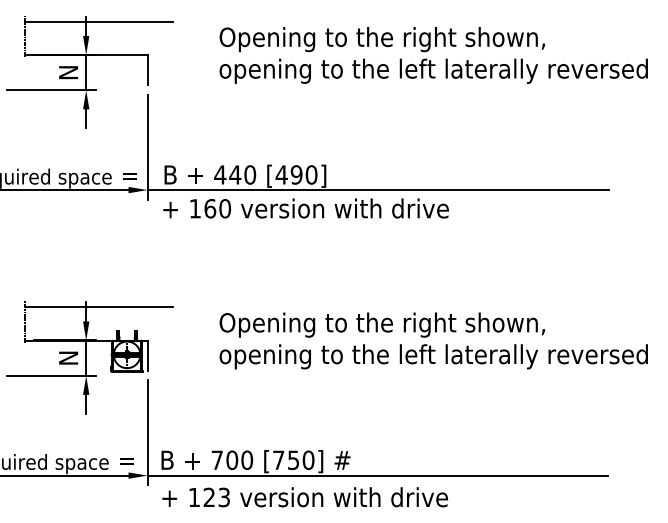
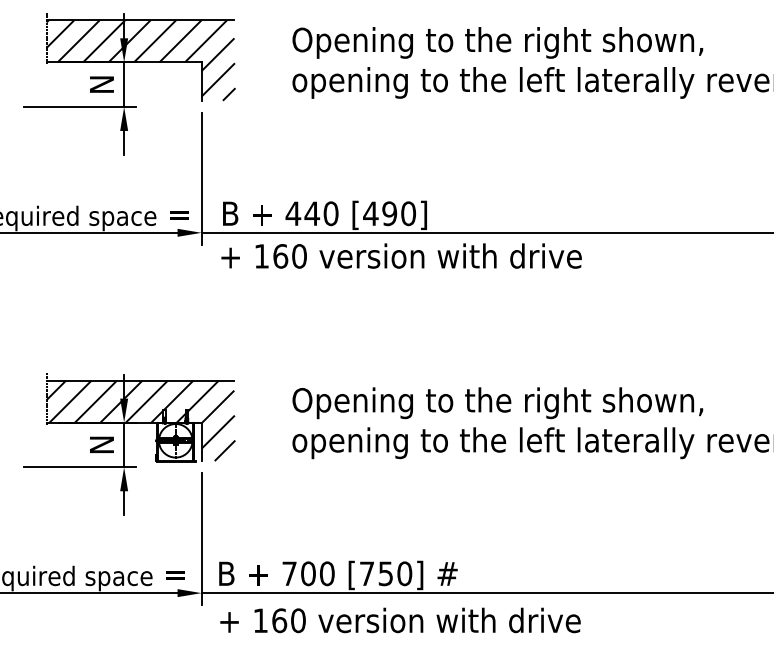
hatch: (99, 53) -> (140, 60), added
hatch: (99, 338) -> (140, 420), added
text: (216, 497) -> (288, 620), 123 -> 160

